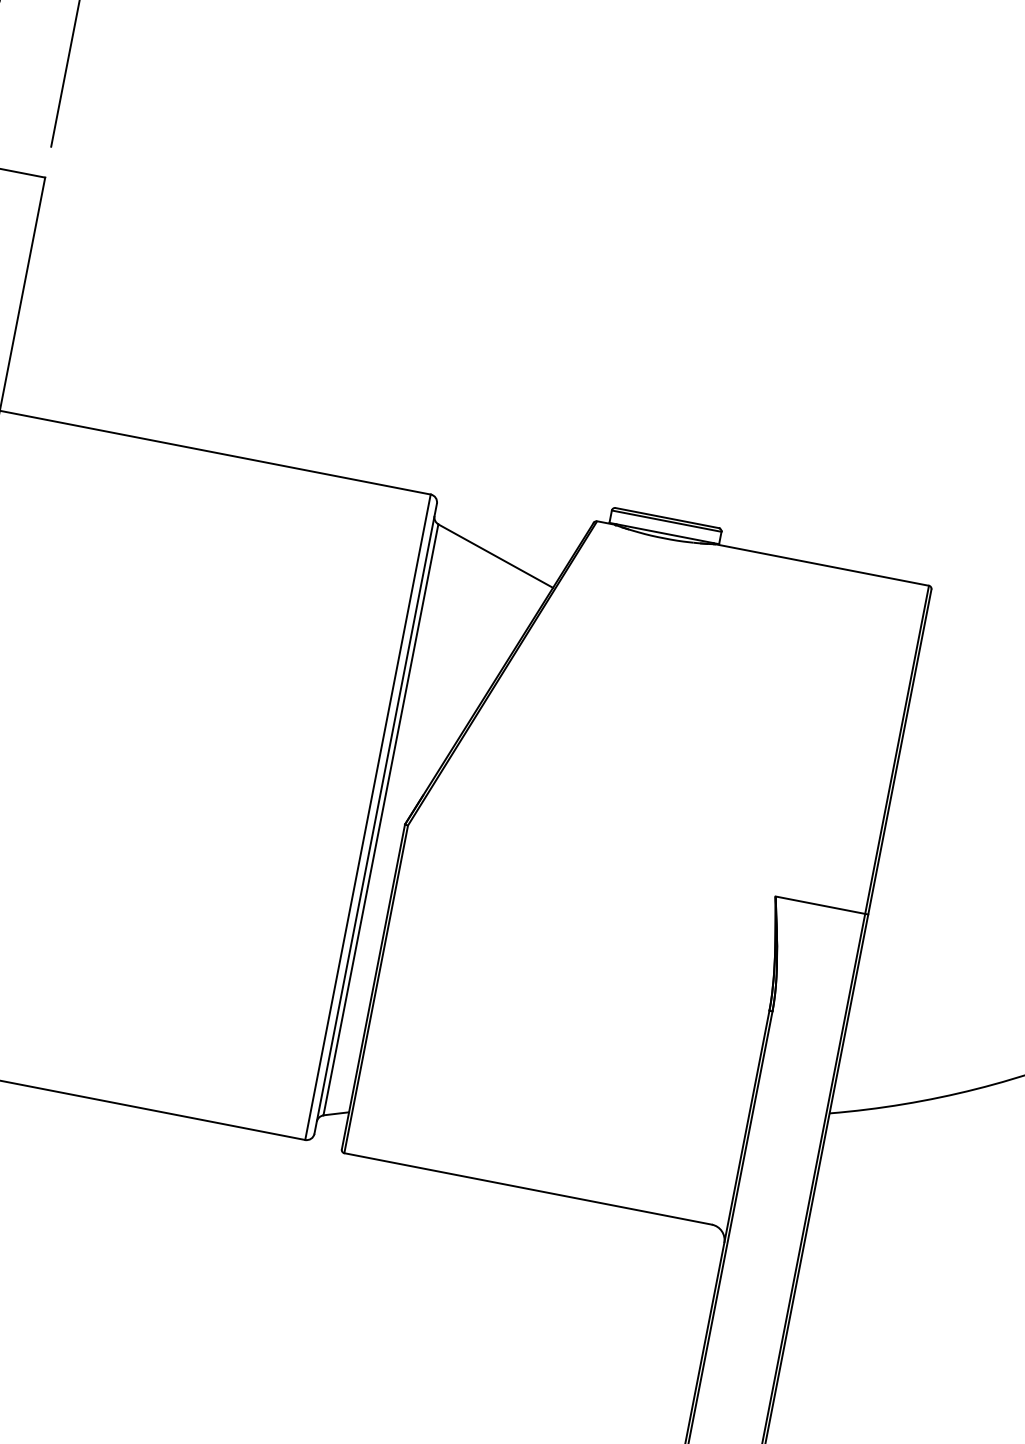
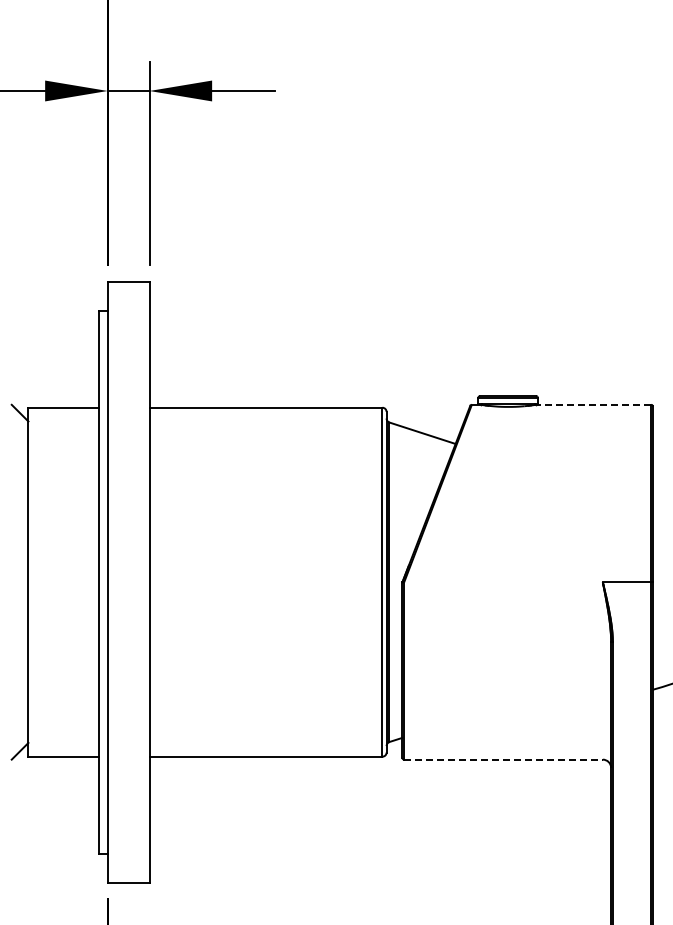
line: (822, 564) -> (593, 404), solid -> dashed
line: (528, 1188) -> (503, 759), solid -> dashed

